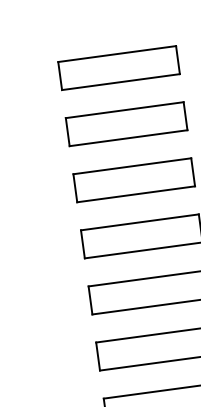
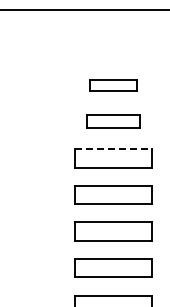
part: (118, 66) -> (113, 84), size x0.6
part: (126, 123) -> (113, 121), size x0.7
line: (132, 166) -> (113, 149), solid -> dashed

